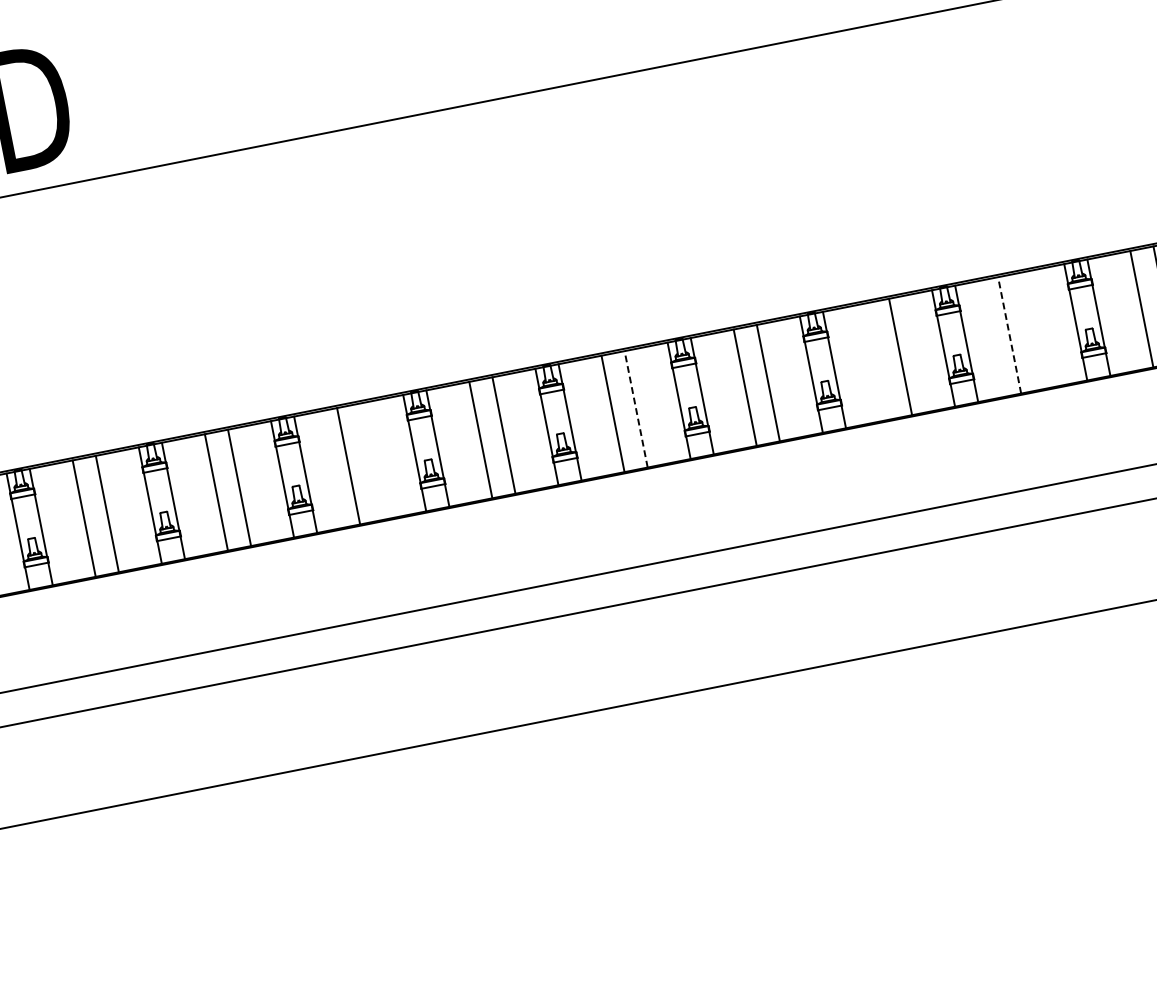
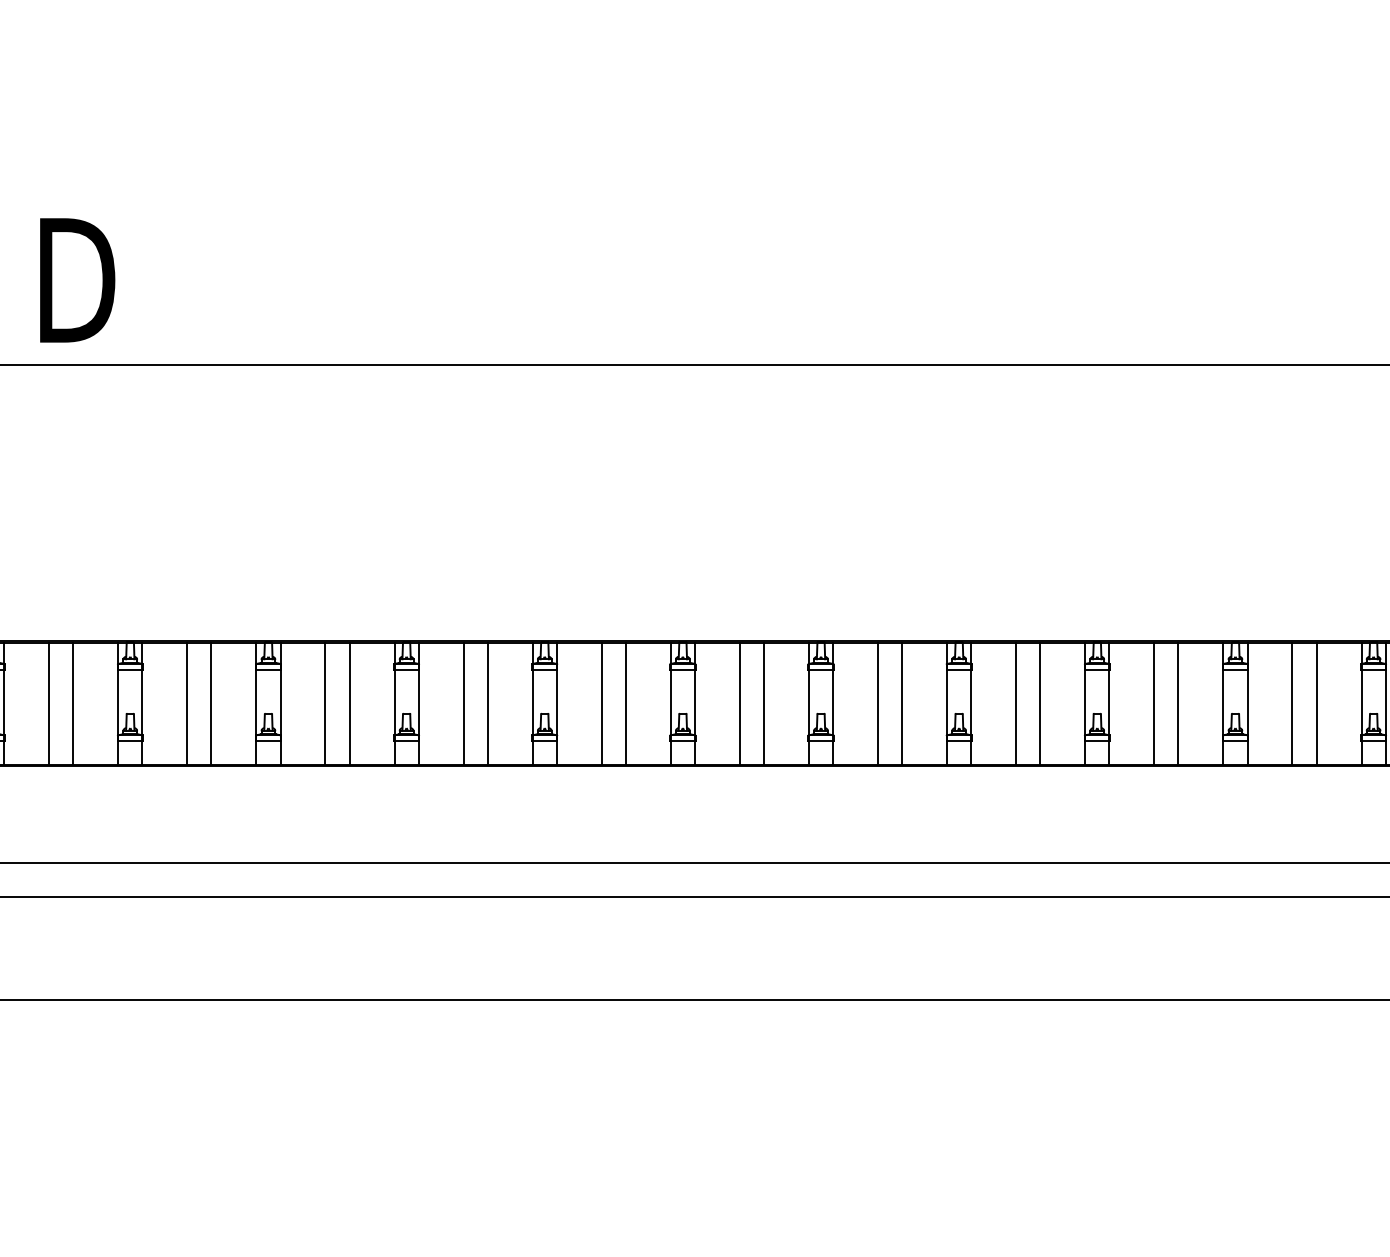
line: (1033, 331) -> (1040, 704), added
line: (1010, 335) -> (1016, 704), dashed -> solid
line: (877, 361) -> (877, 704), added
line: (635, 409) -> (625, 704), dashed -> solid
line: (371, 461) -> (349, 704), added

